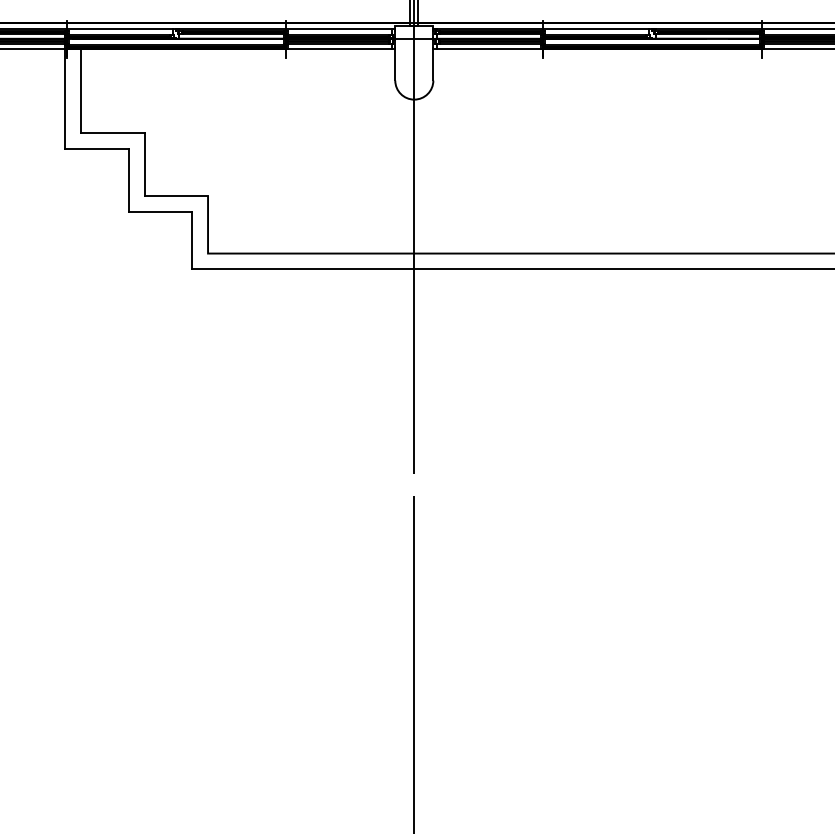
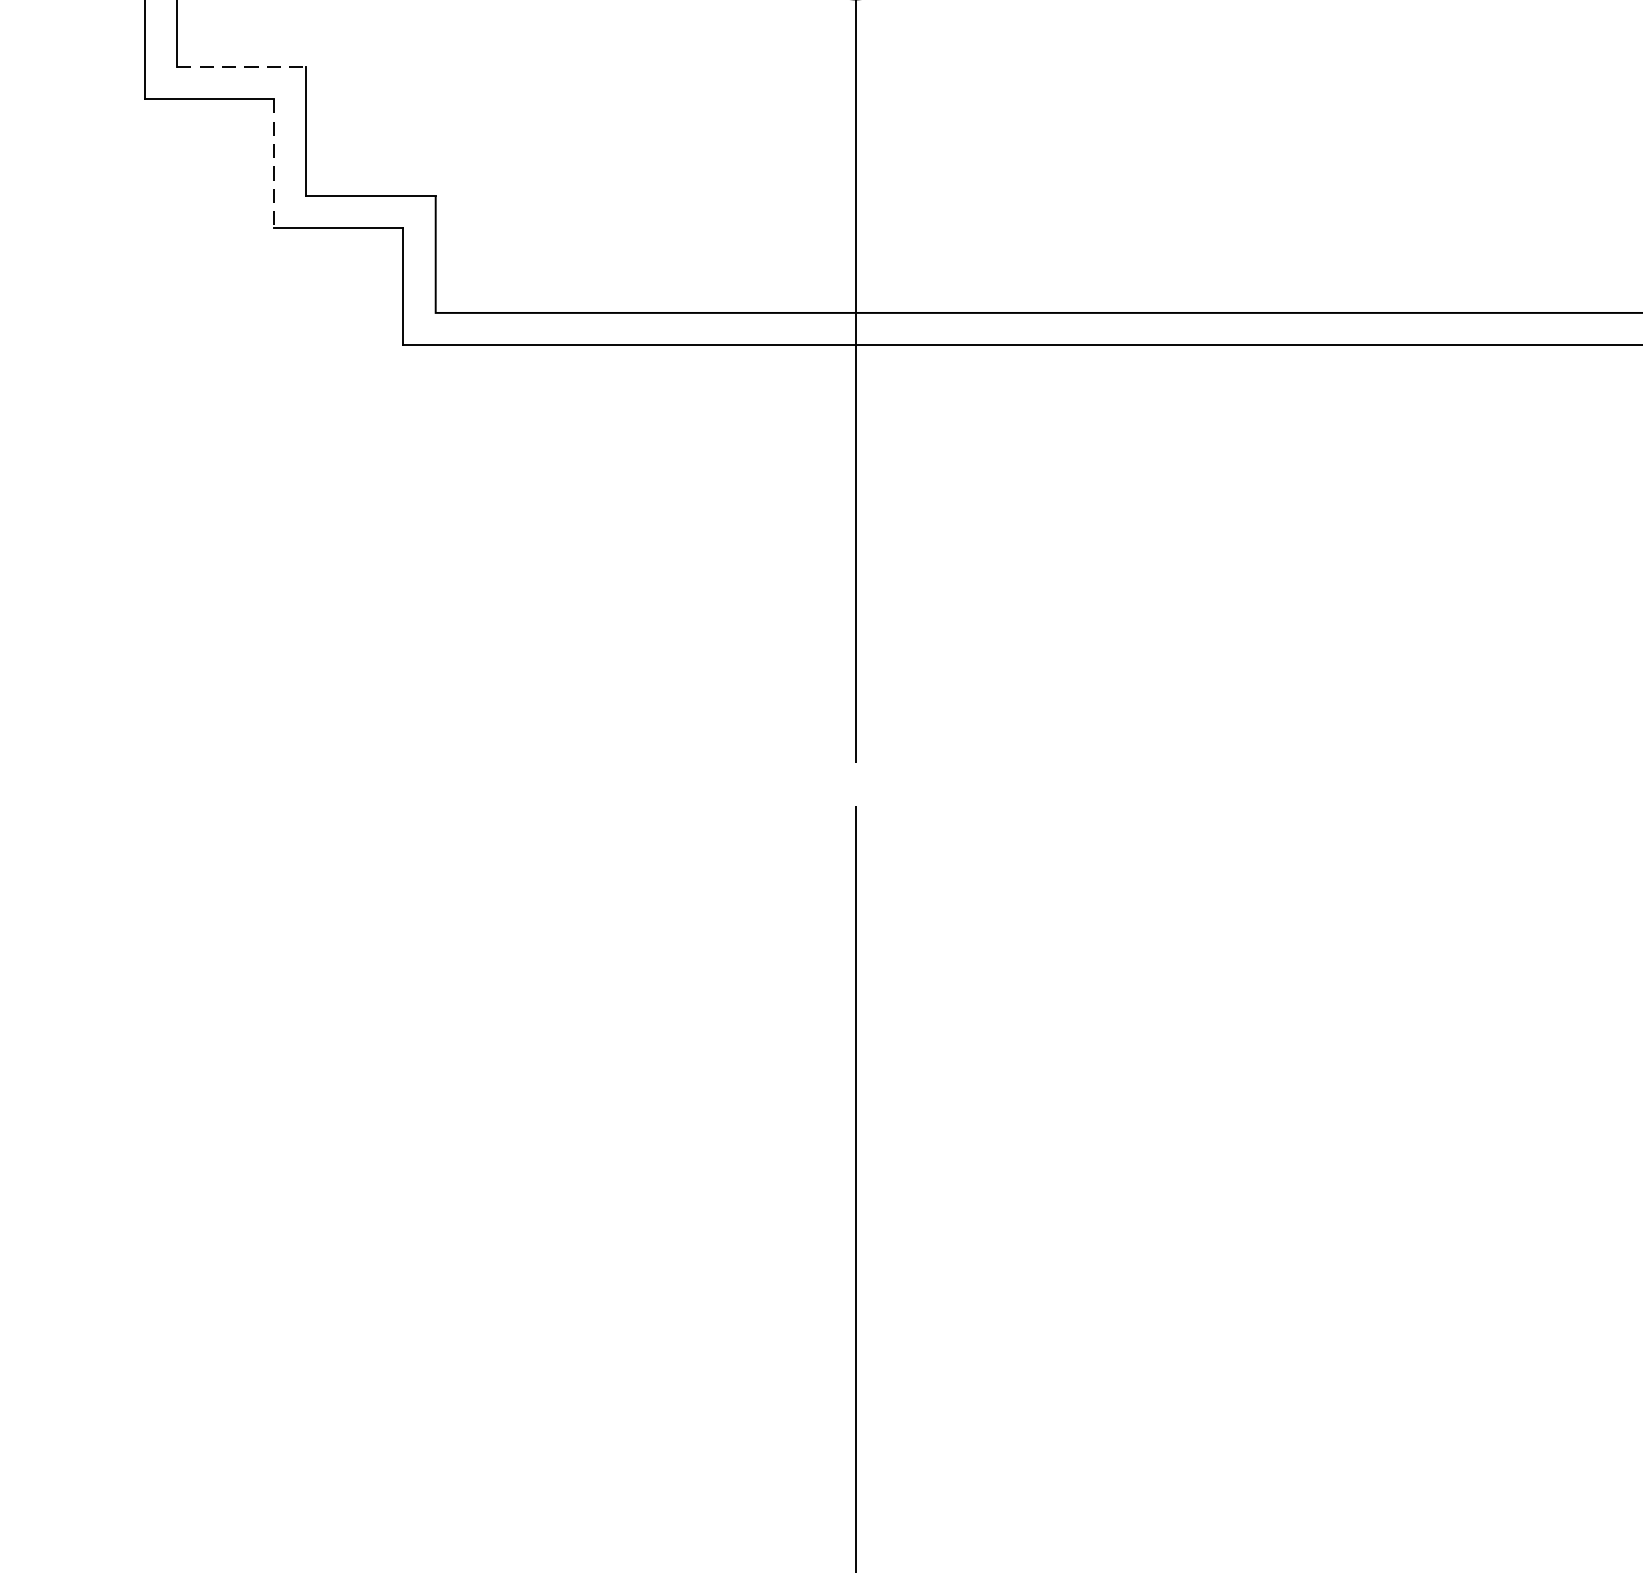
line: (112, 132) -> (241, 66), solid -> dashed
line: (128, 180) -> (273, 164), solid -> dashed

